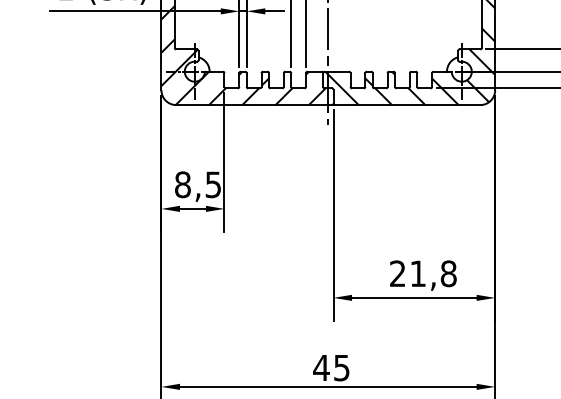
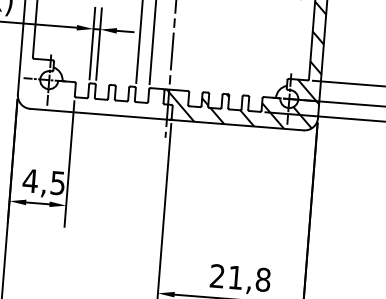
hatch: (243, 55) -> (94, 69), removed
text: (182, 184) -> (30, 180), 8,5 -> 4,5

